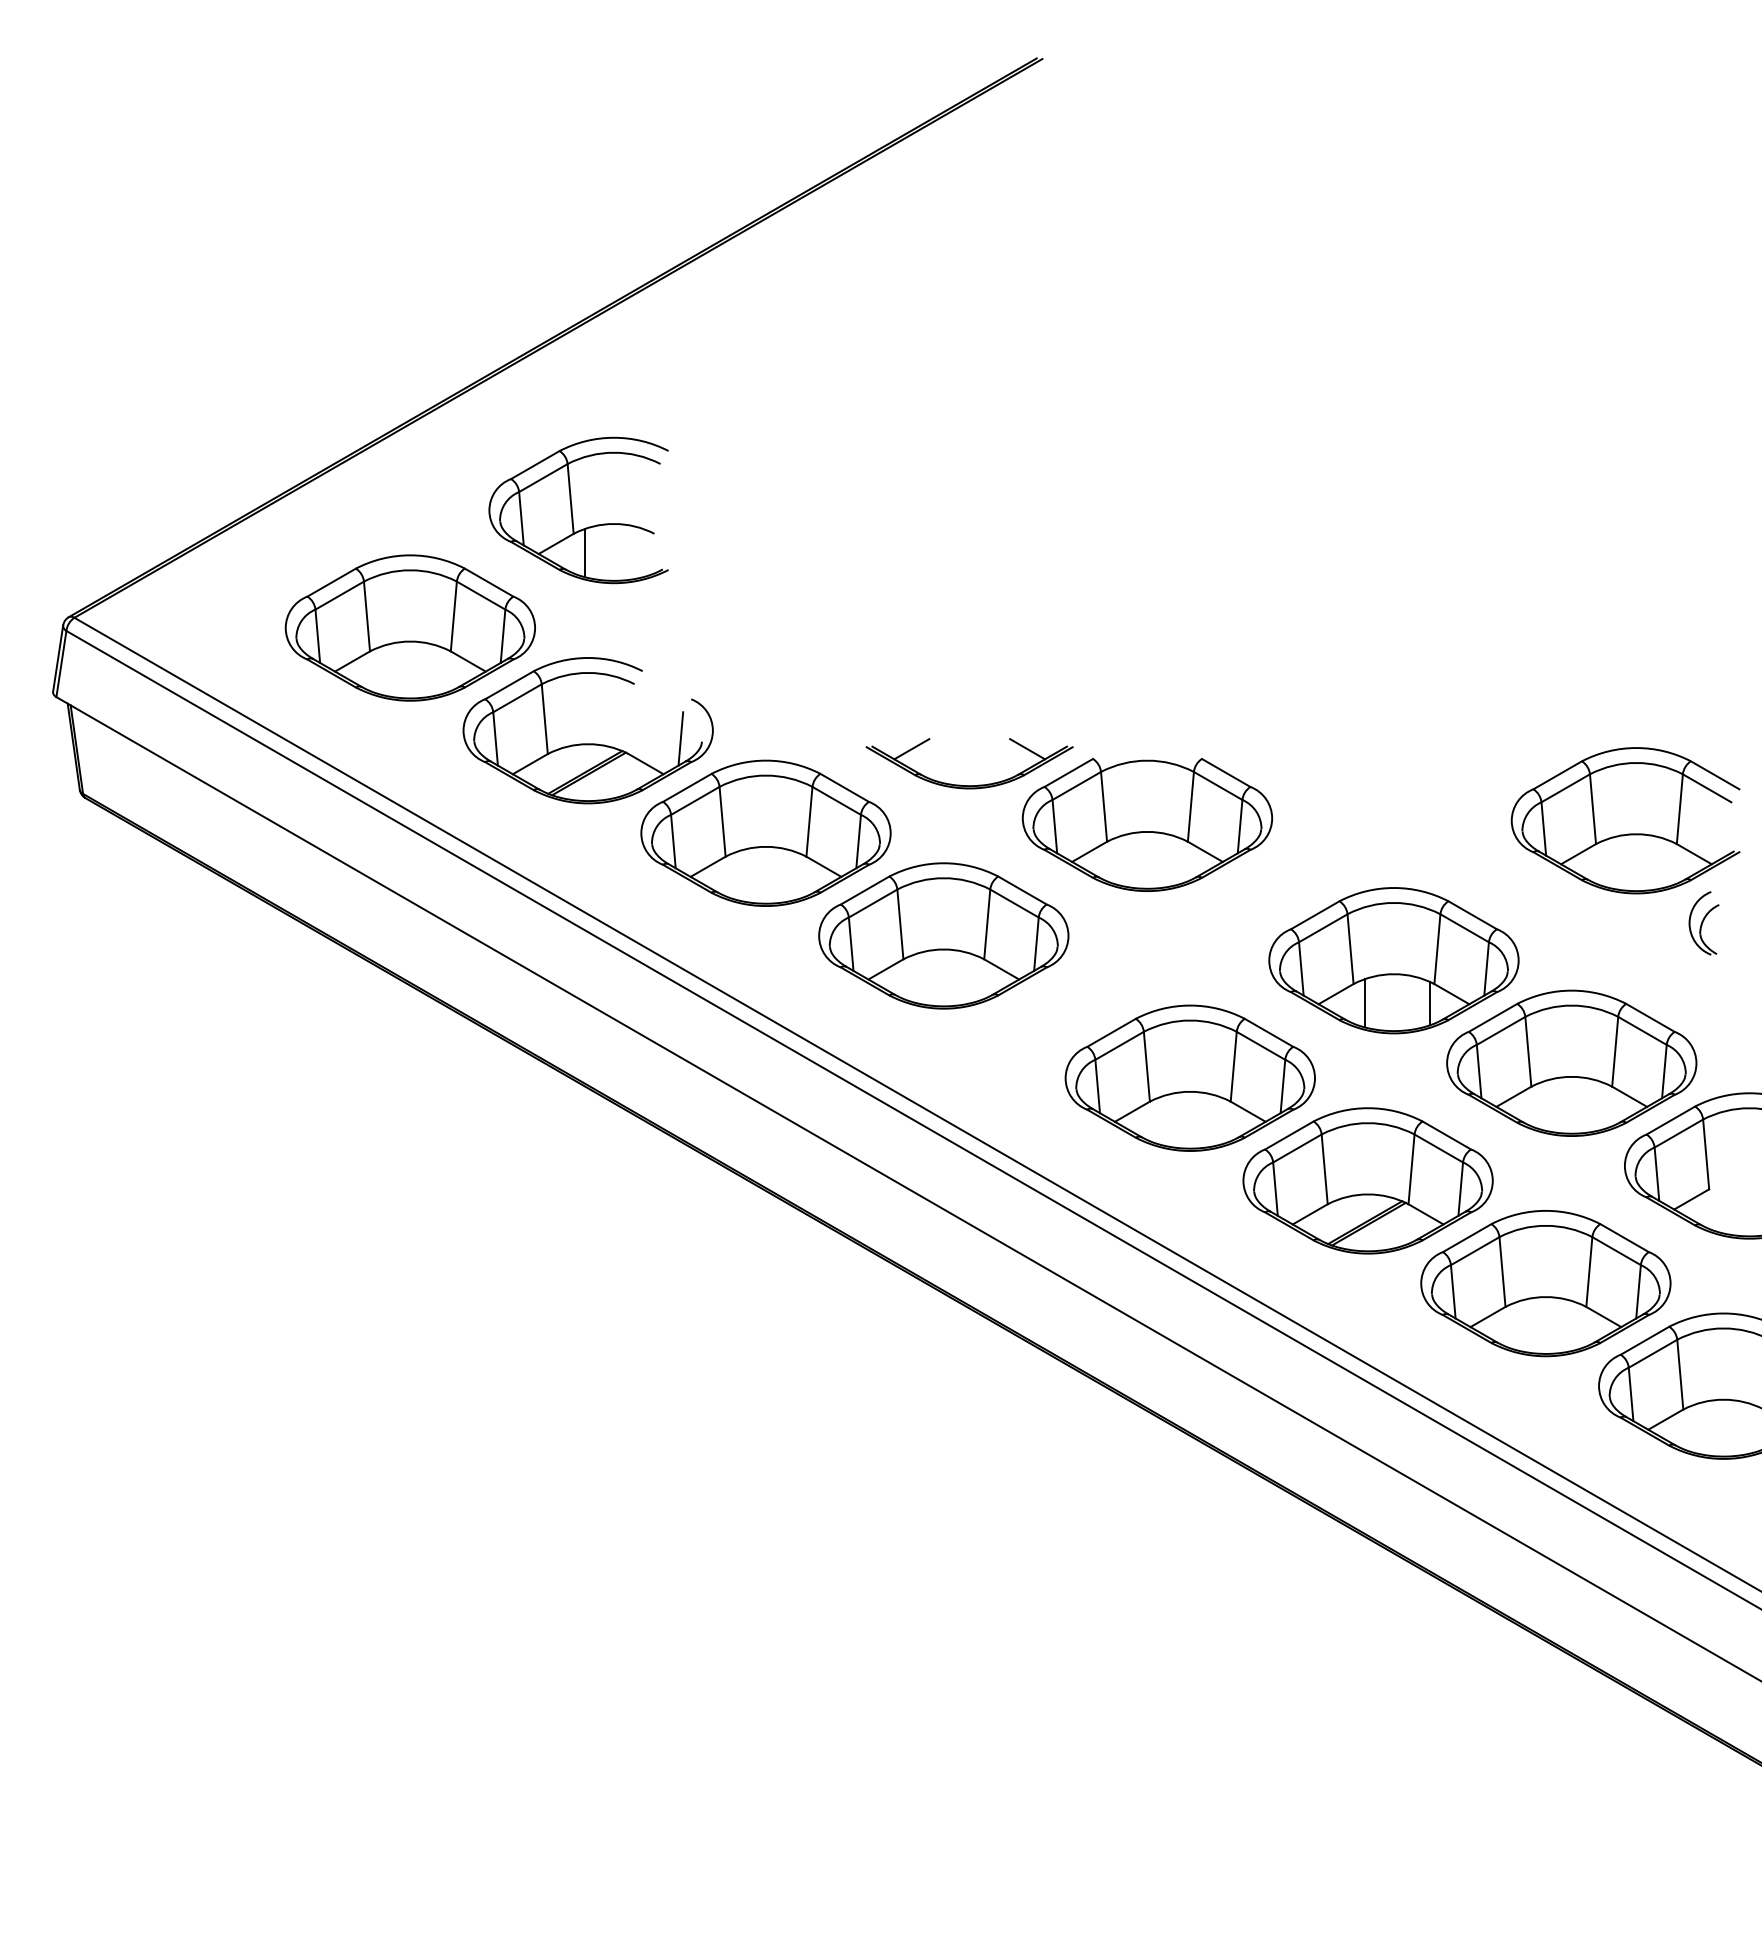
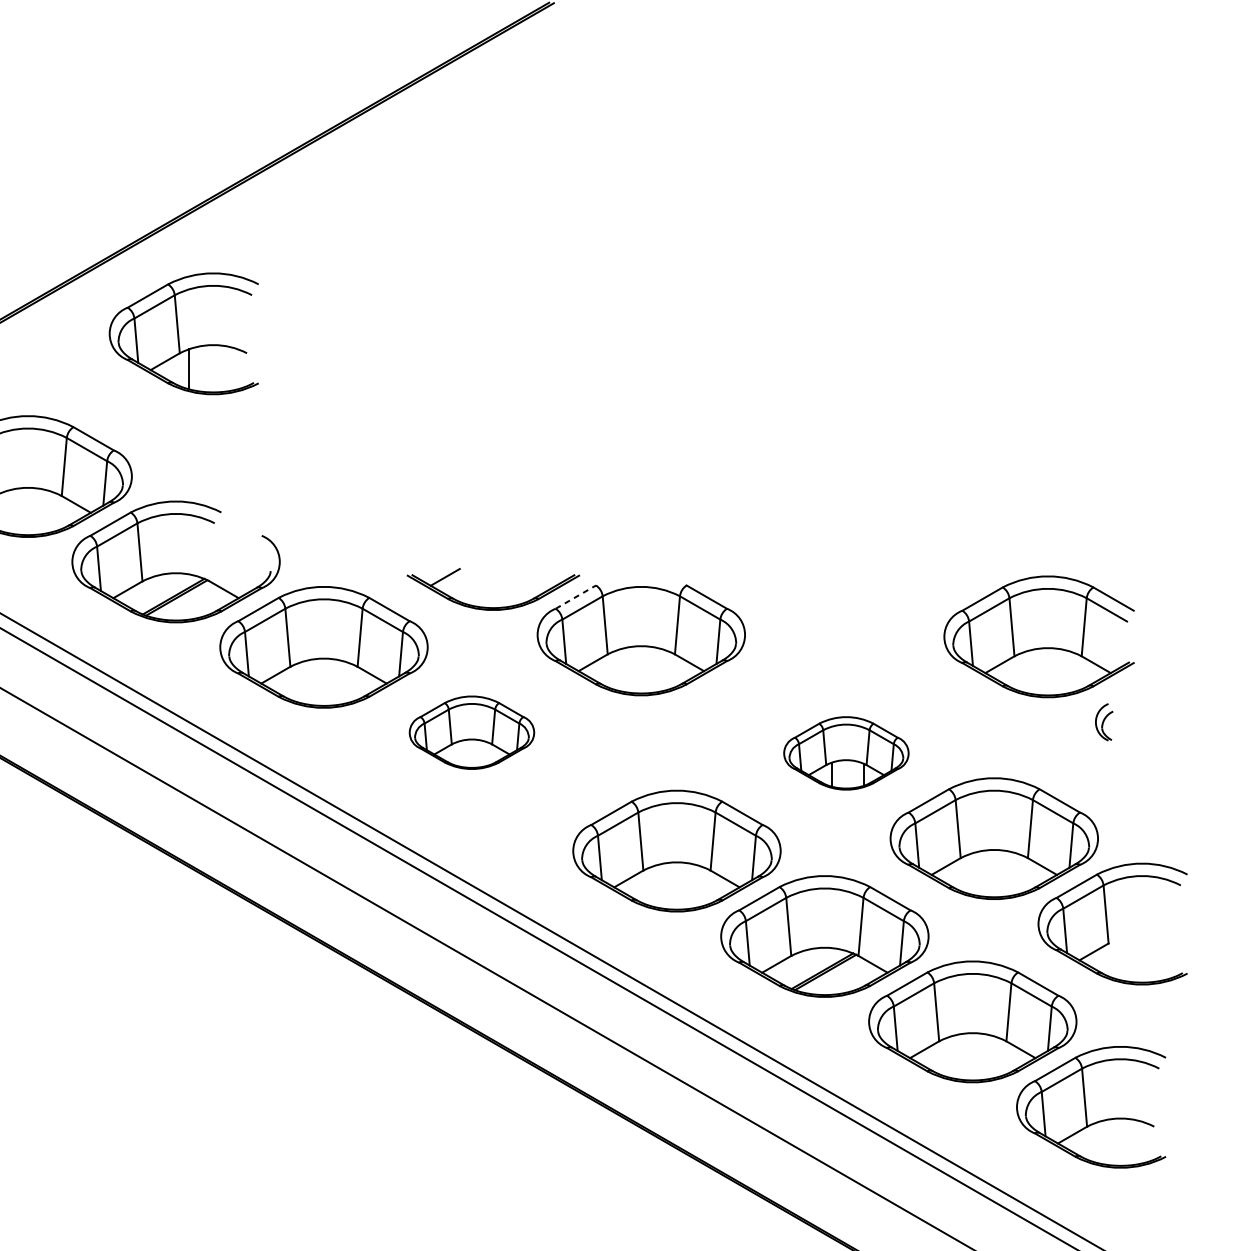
part: (578, 510) -> (183, 333), moved
line: (680, 738) -> (252, 568), removed
line: (1027, 749) -> (541, 577), removed
line: (1068, 772) -> (575, 596), solid -> dashed
part: (1703, 923) -> (1103, 722), size x0.7
part: (943, 935) -> (471, 732), size x0.6
part: (1393, 960) -> (846, 753), size x0.6

